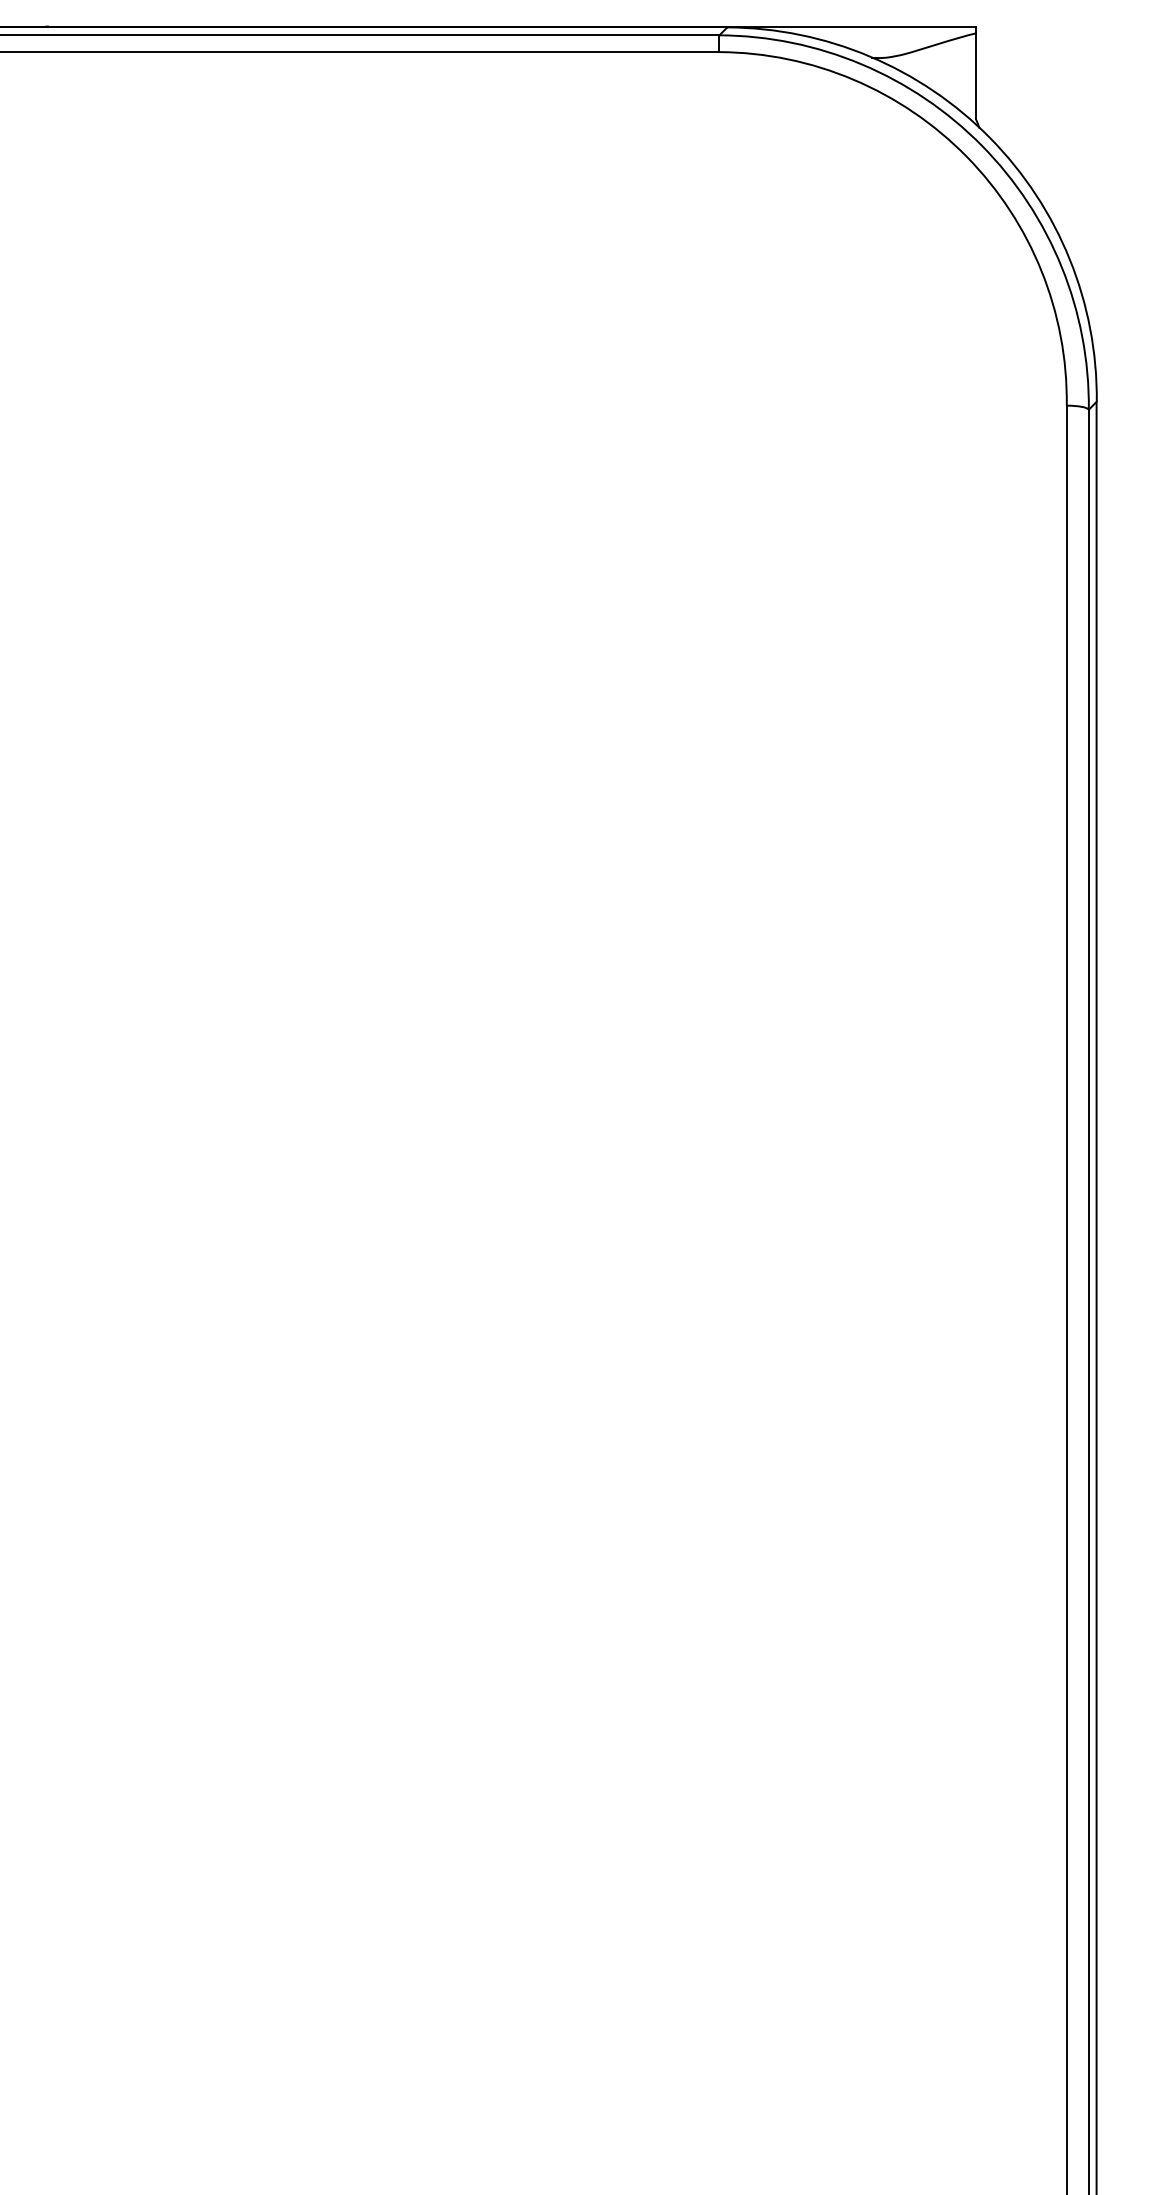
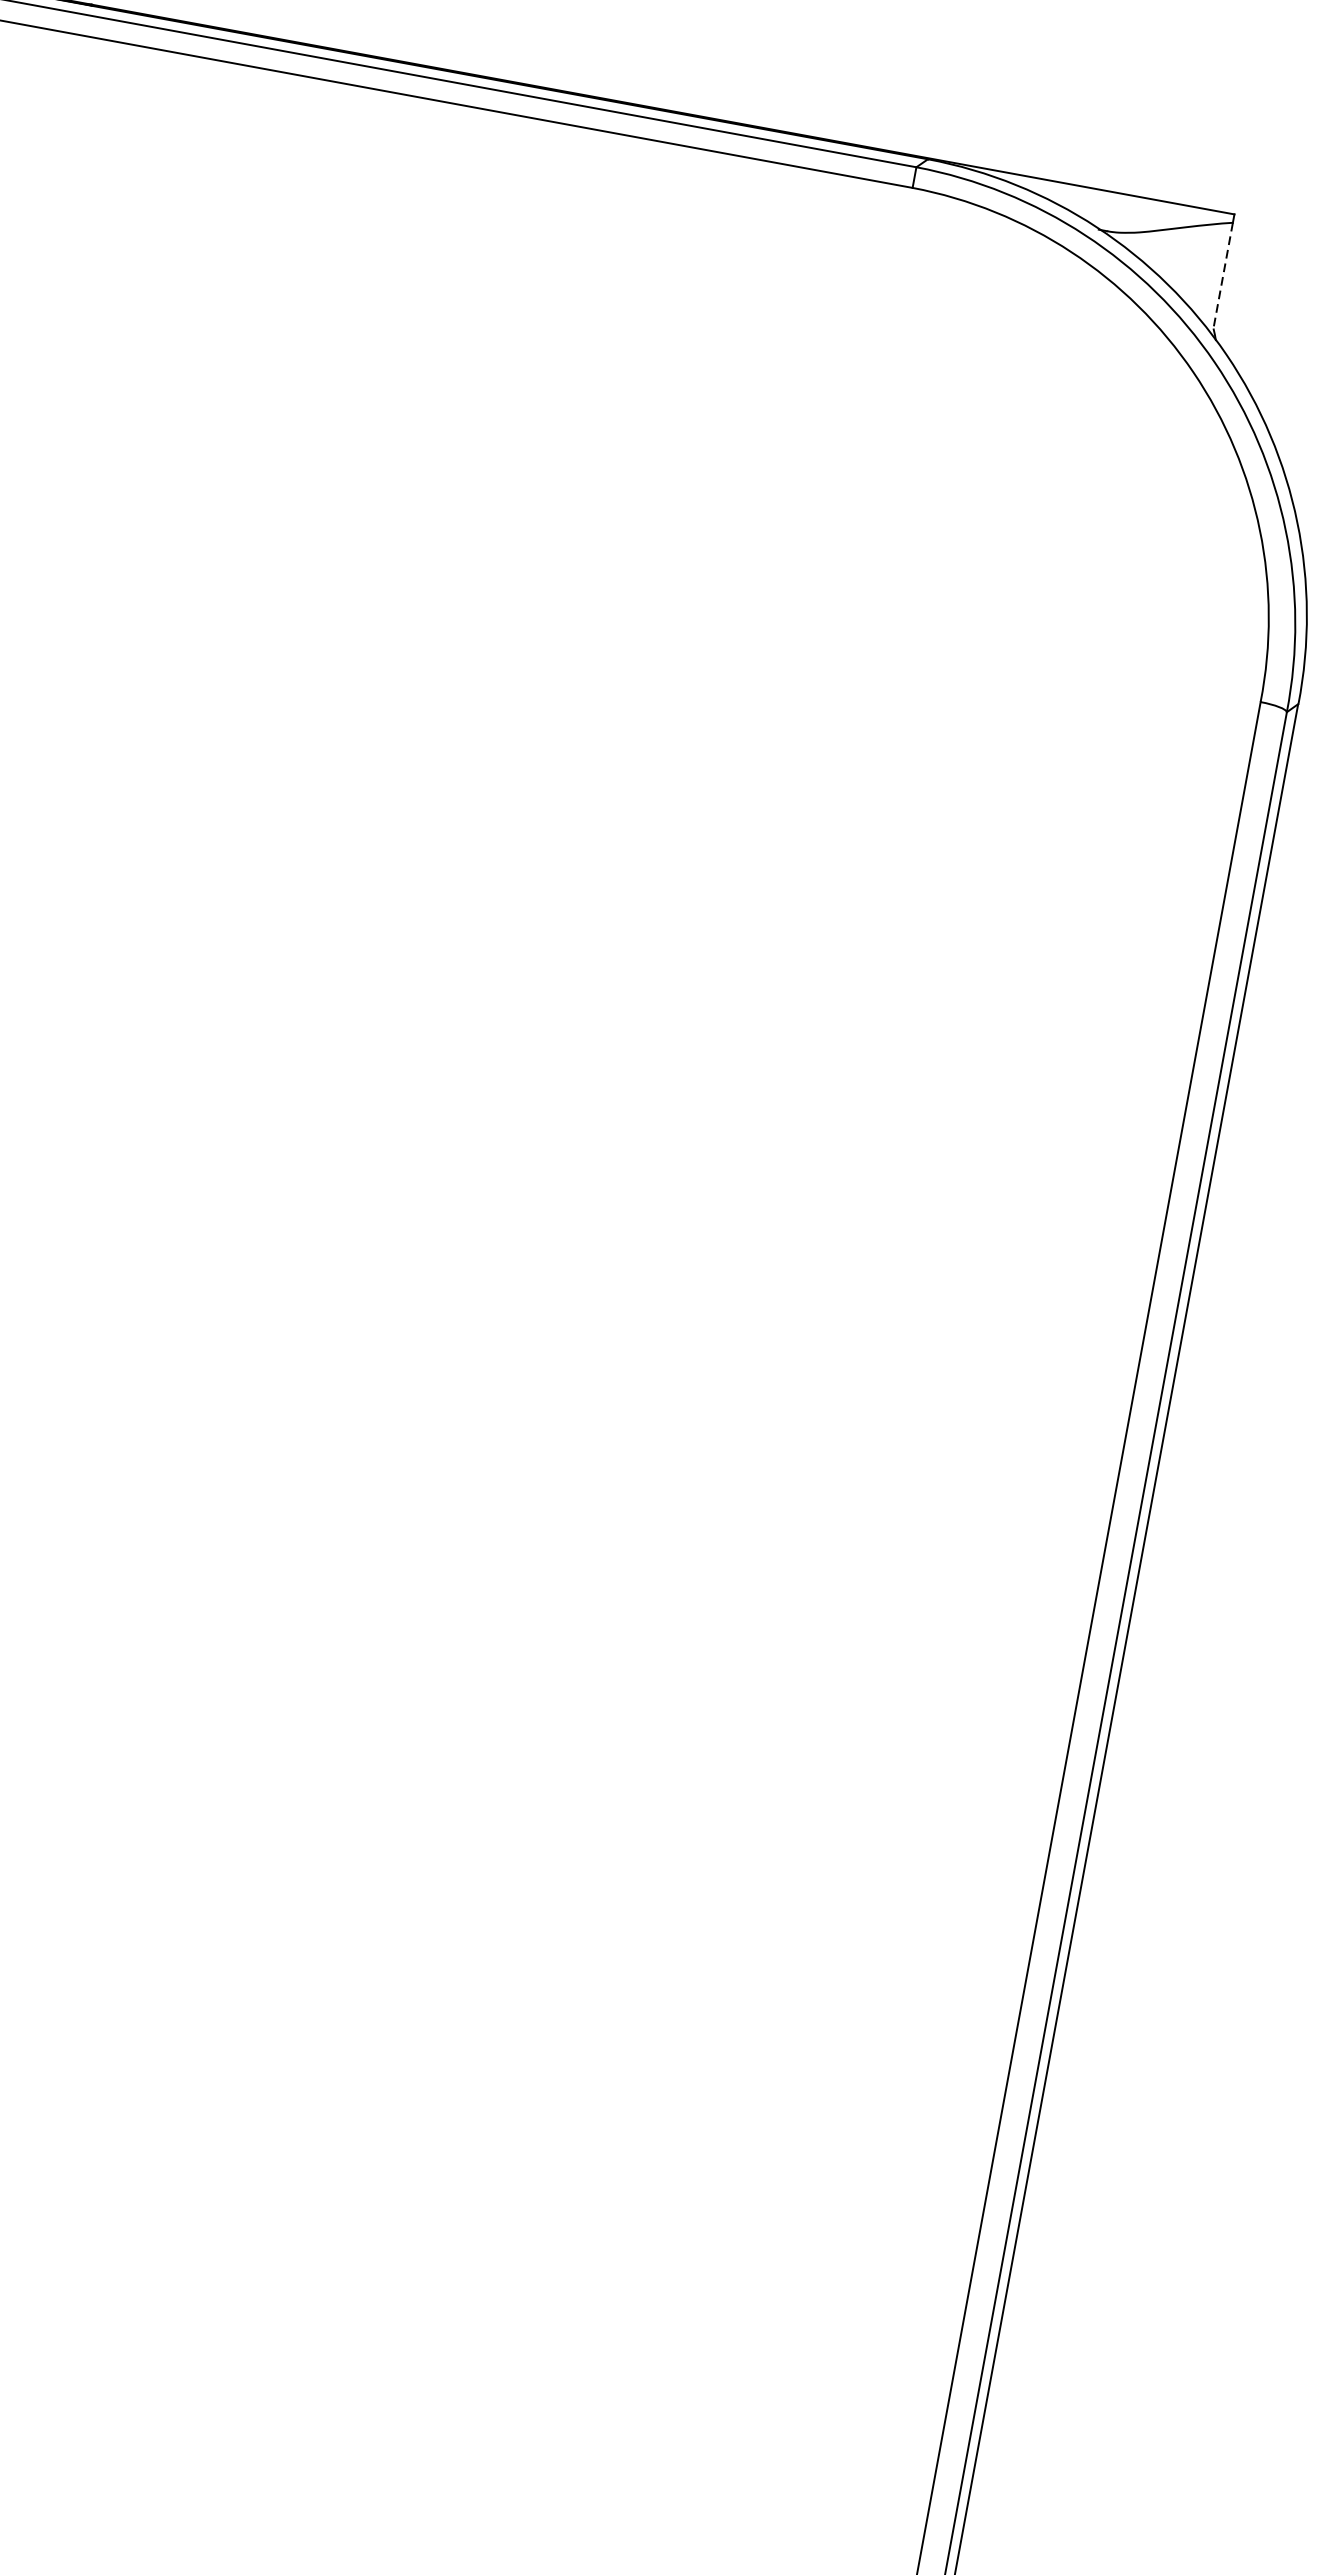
line: (975, 76) -> (1222, 275), solid -> dashed

